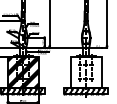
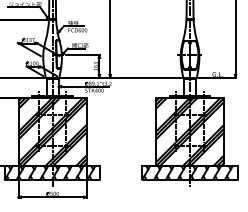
hatch: (85, 72) -> (188, 131), added

